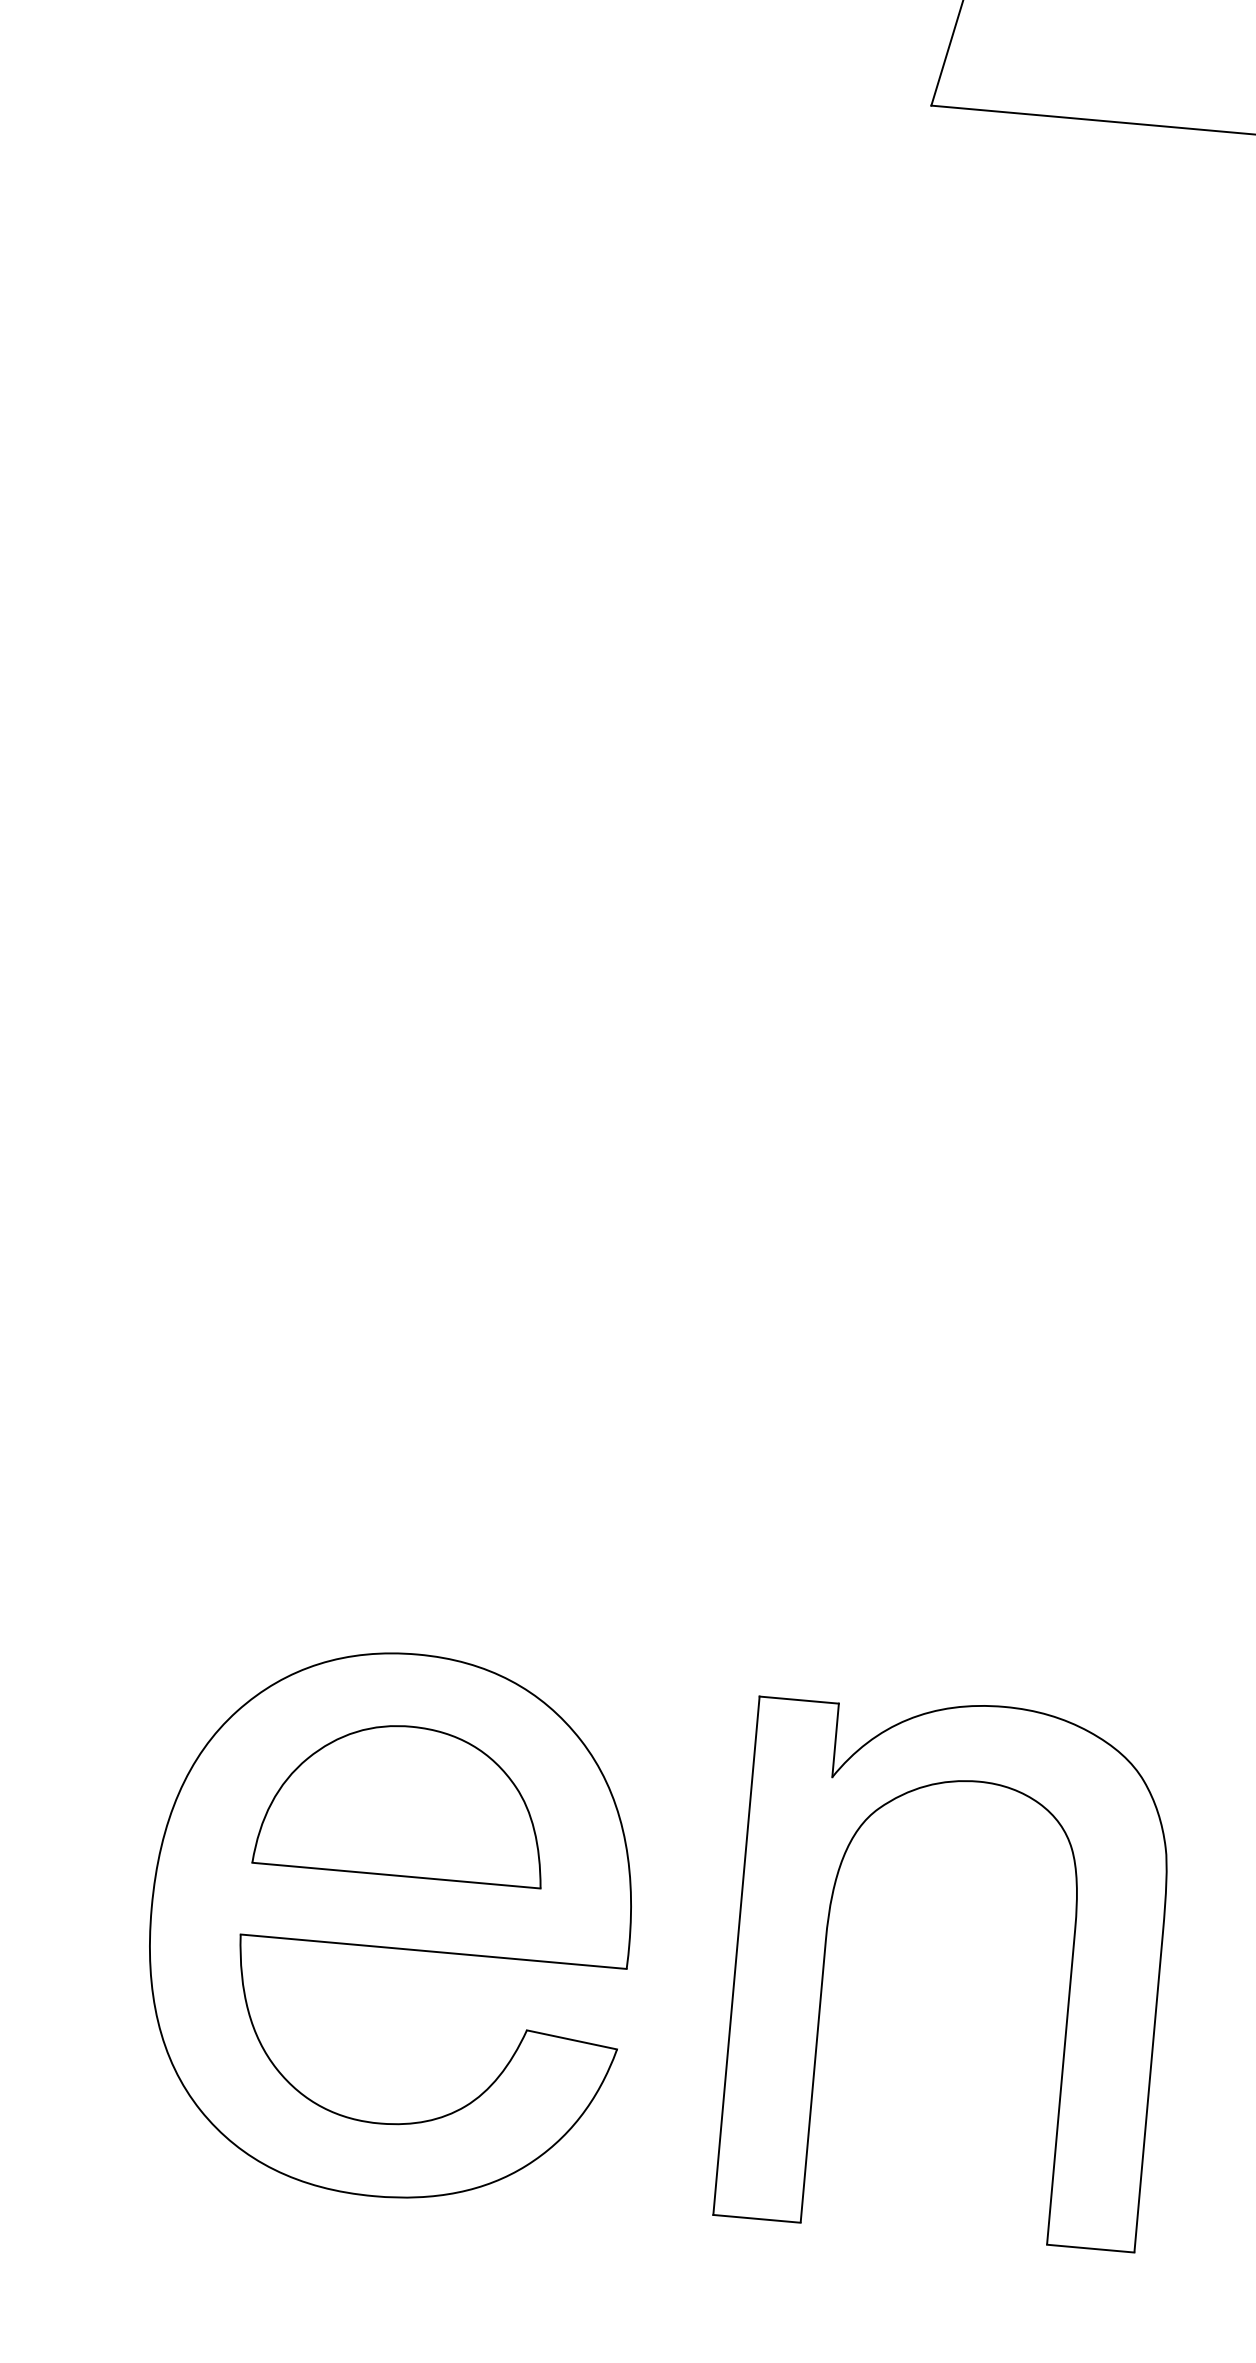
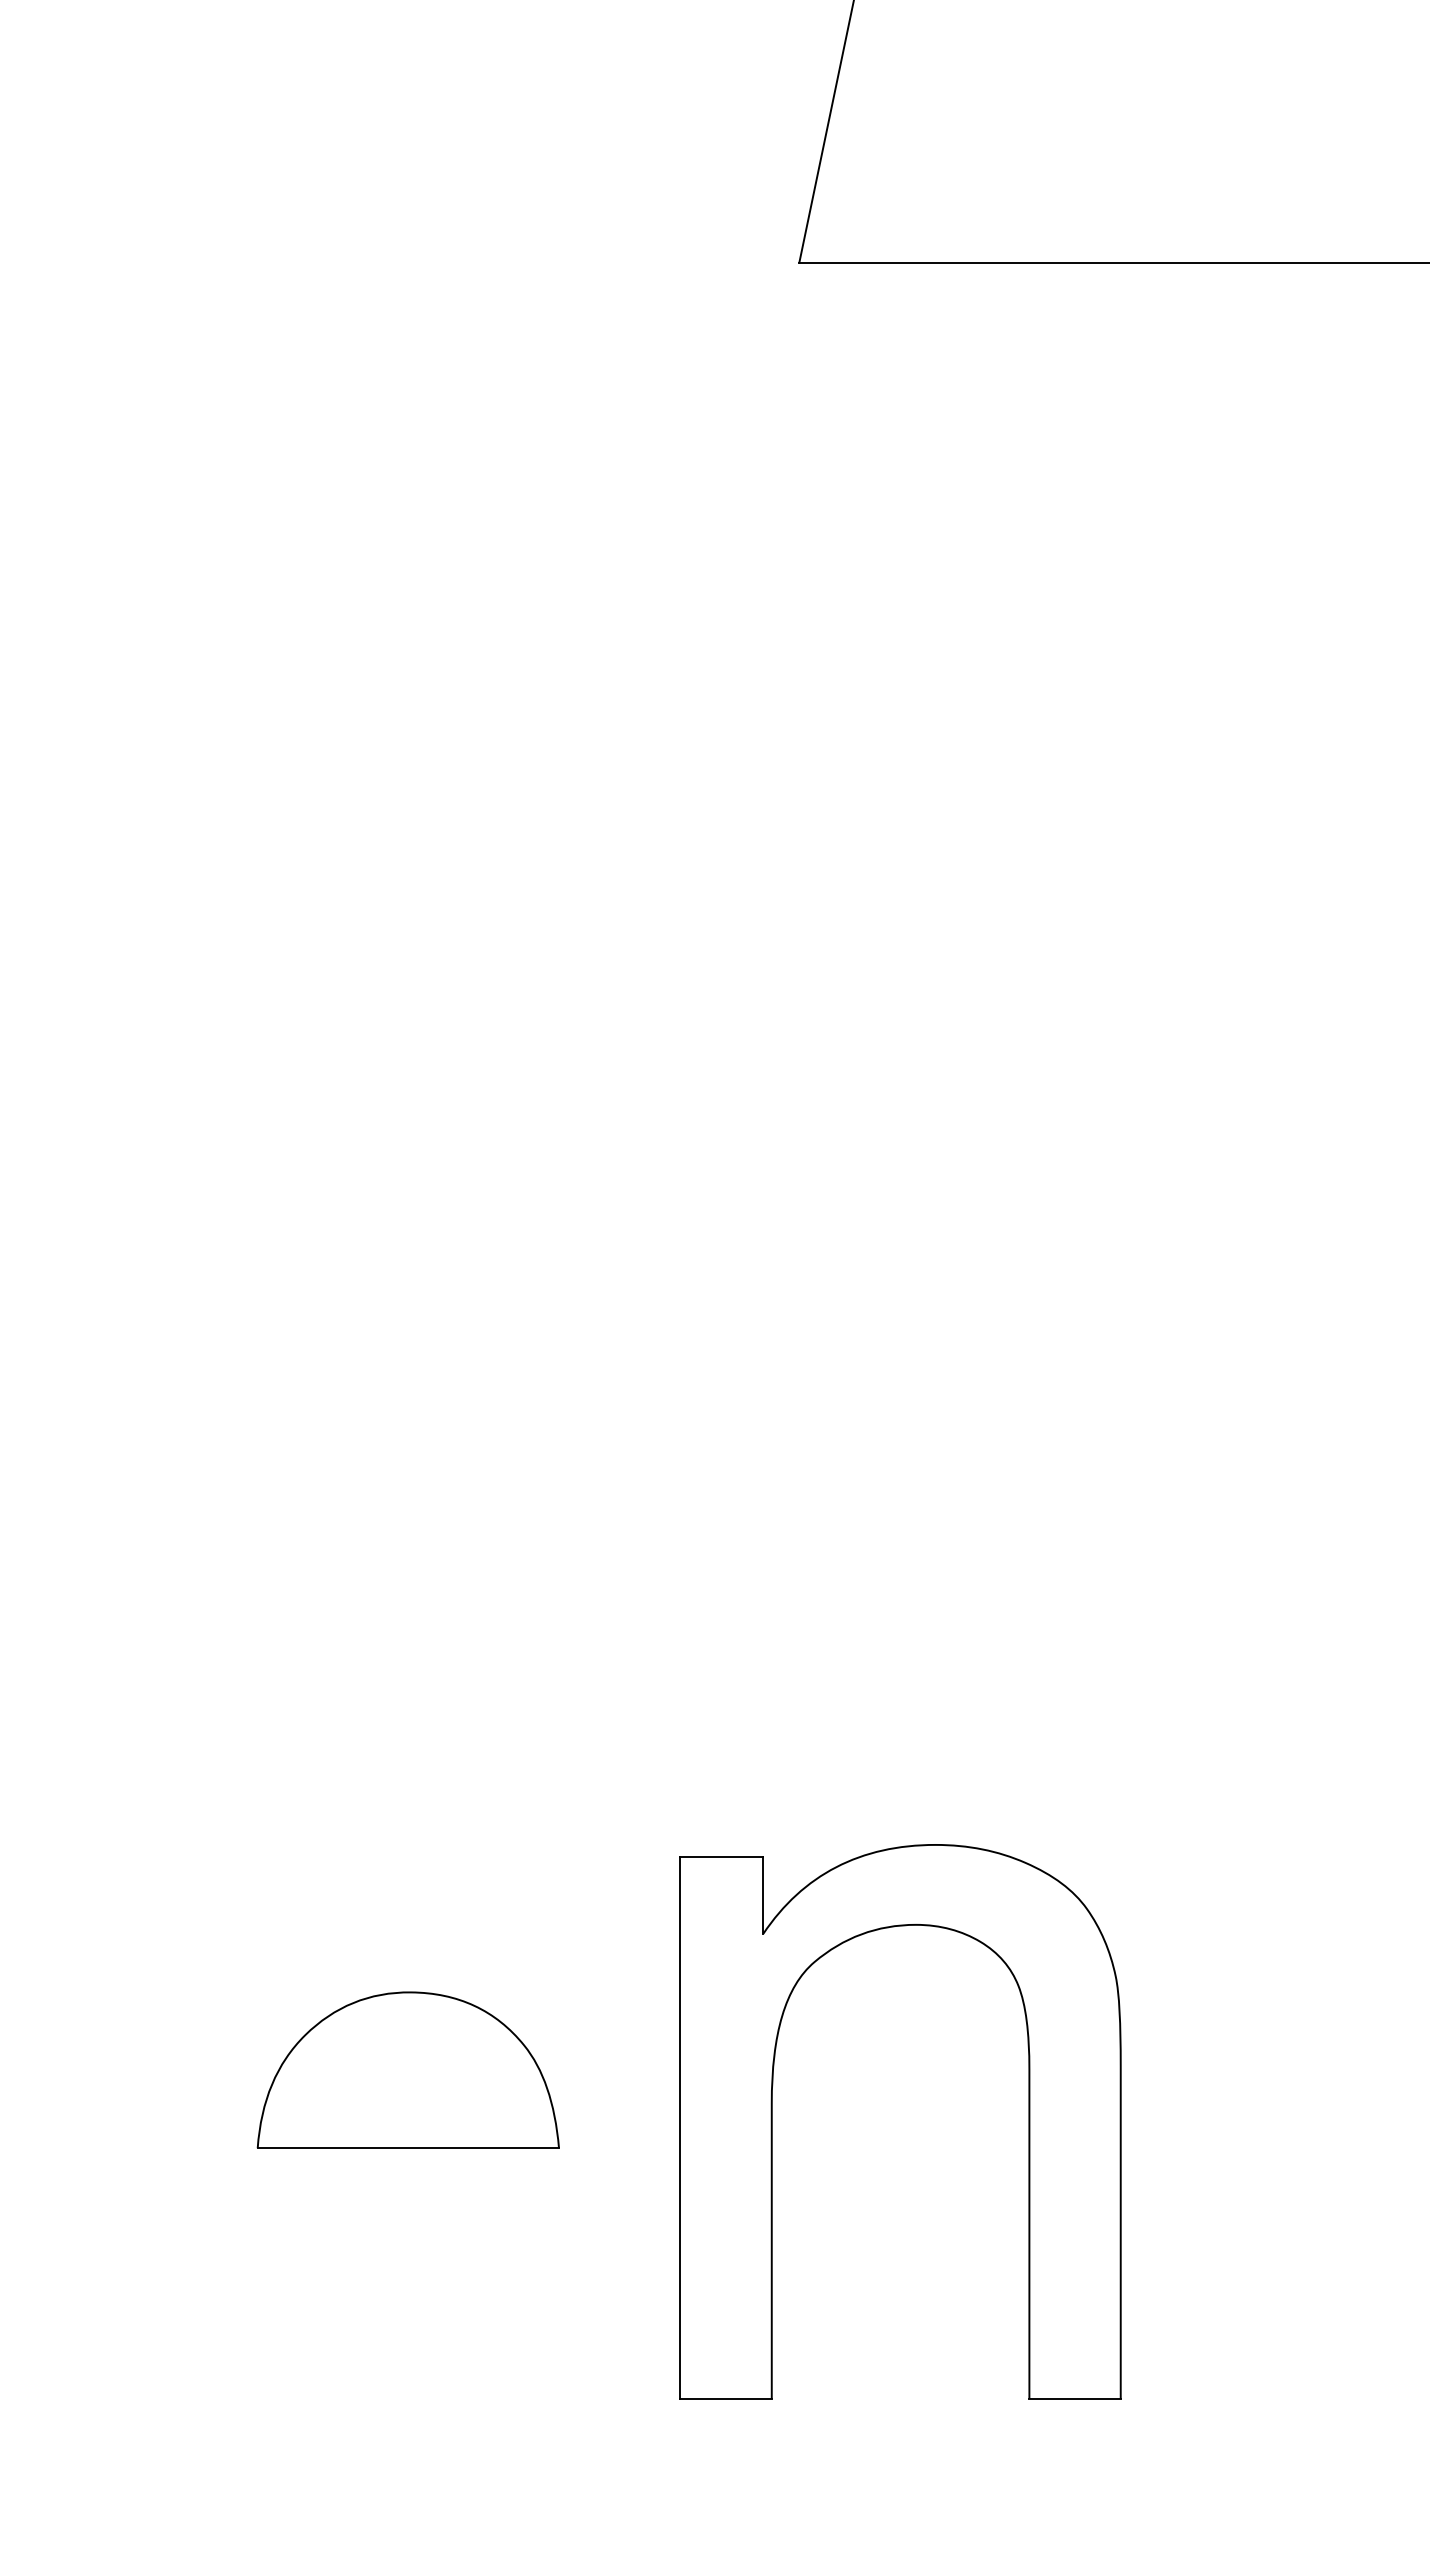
part: (390, 1924) -> (406, 2199), removed
part: (825, 1957) -> (772, 2121), moved

